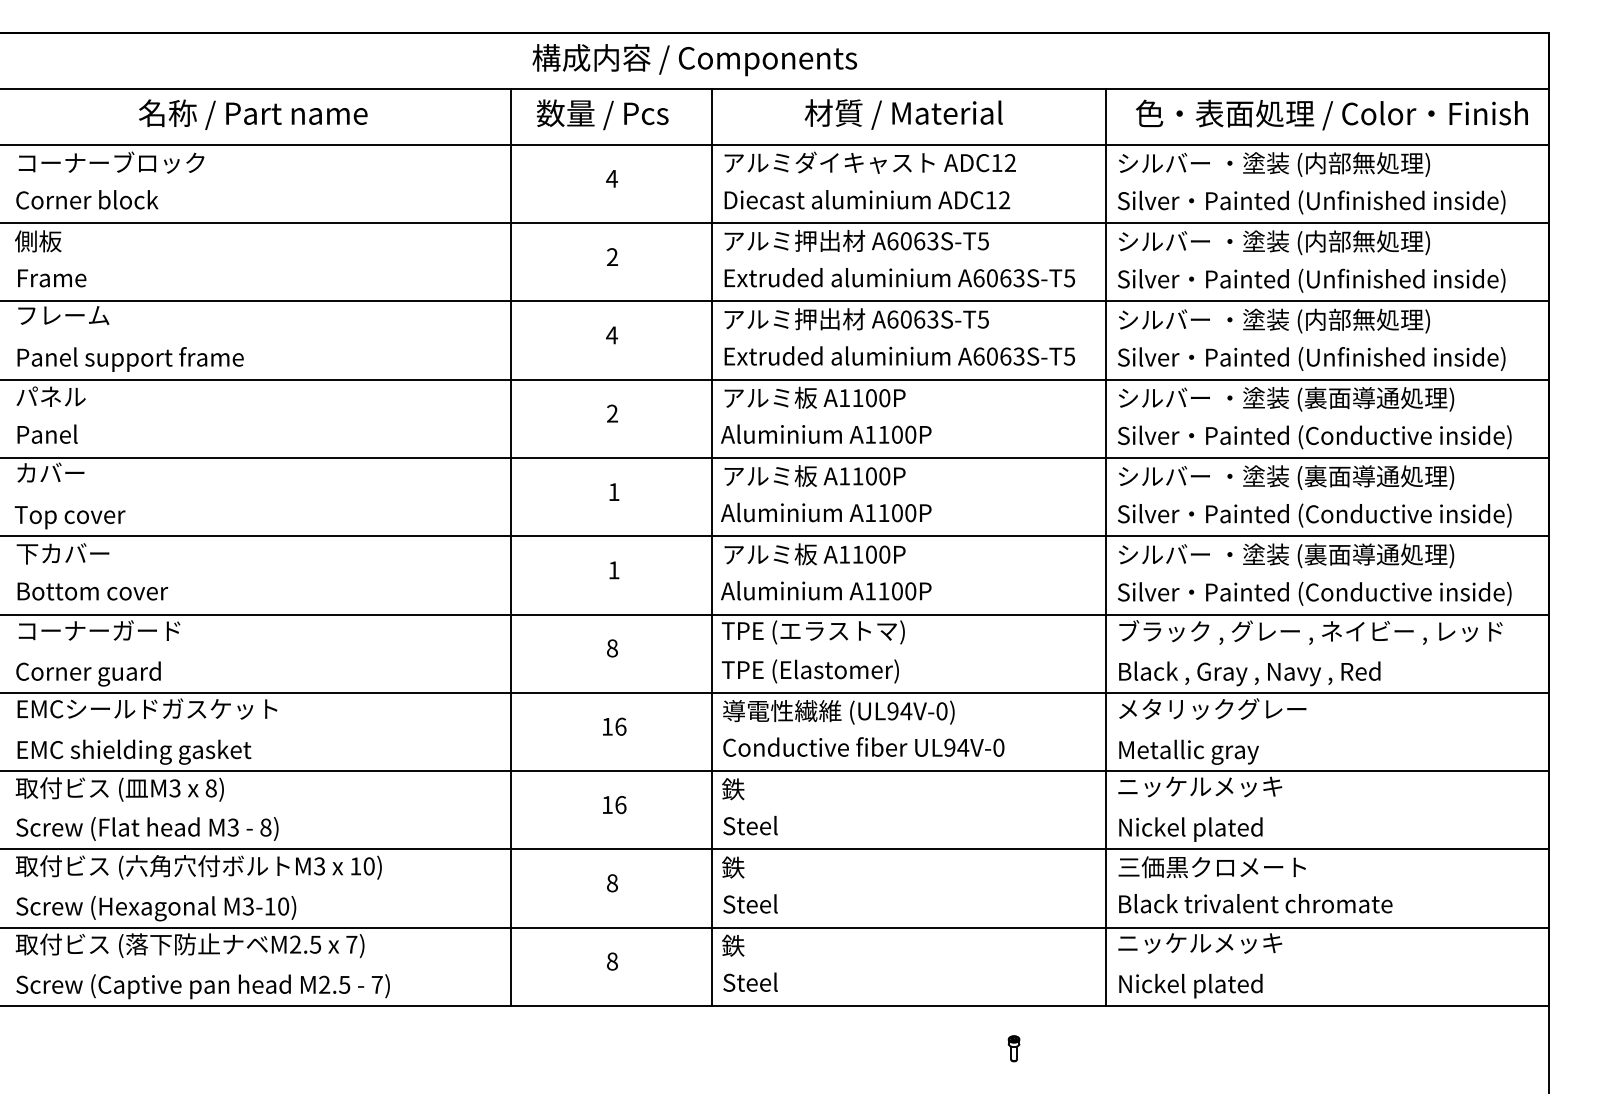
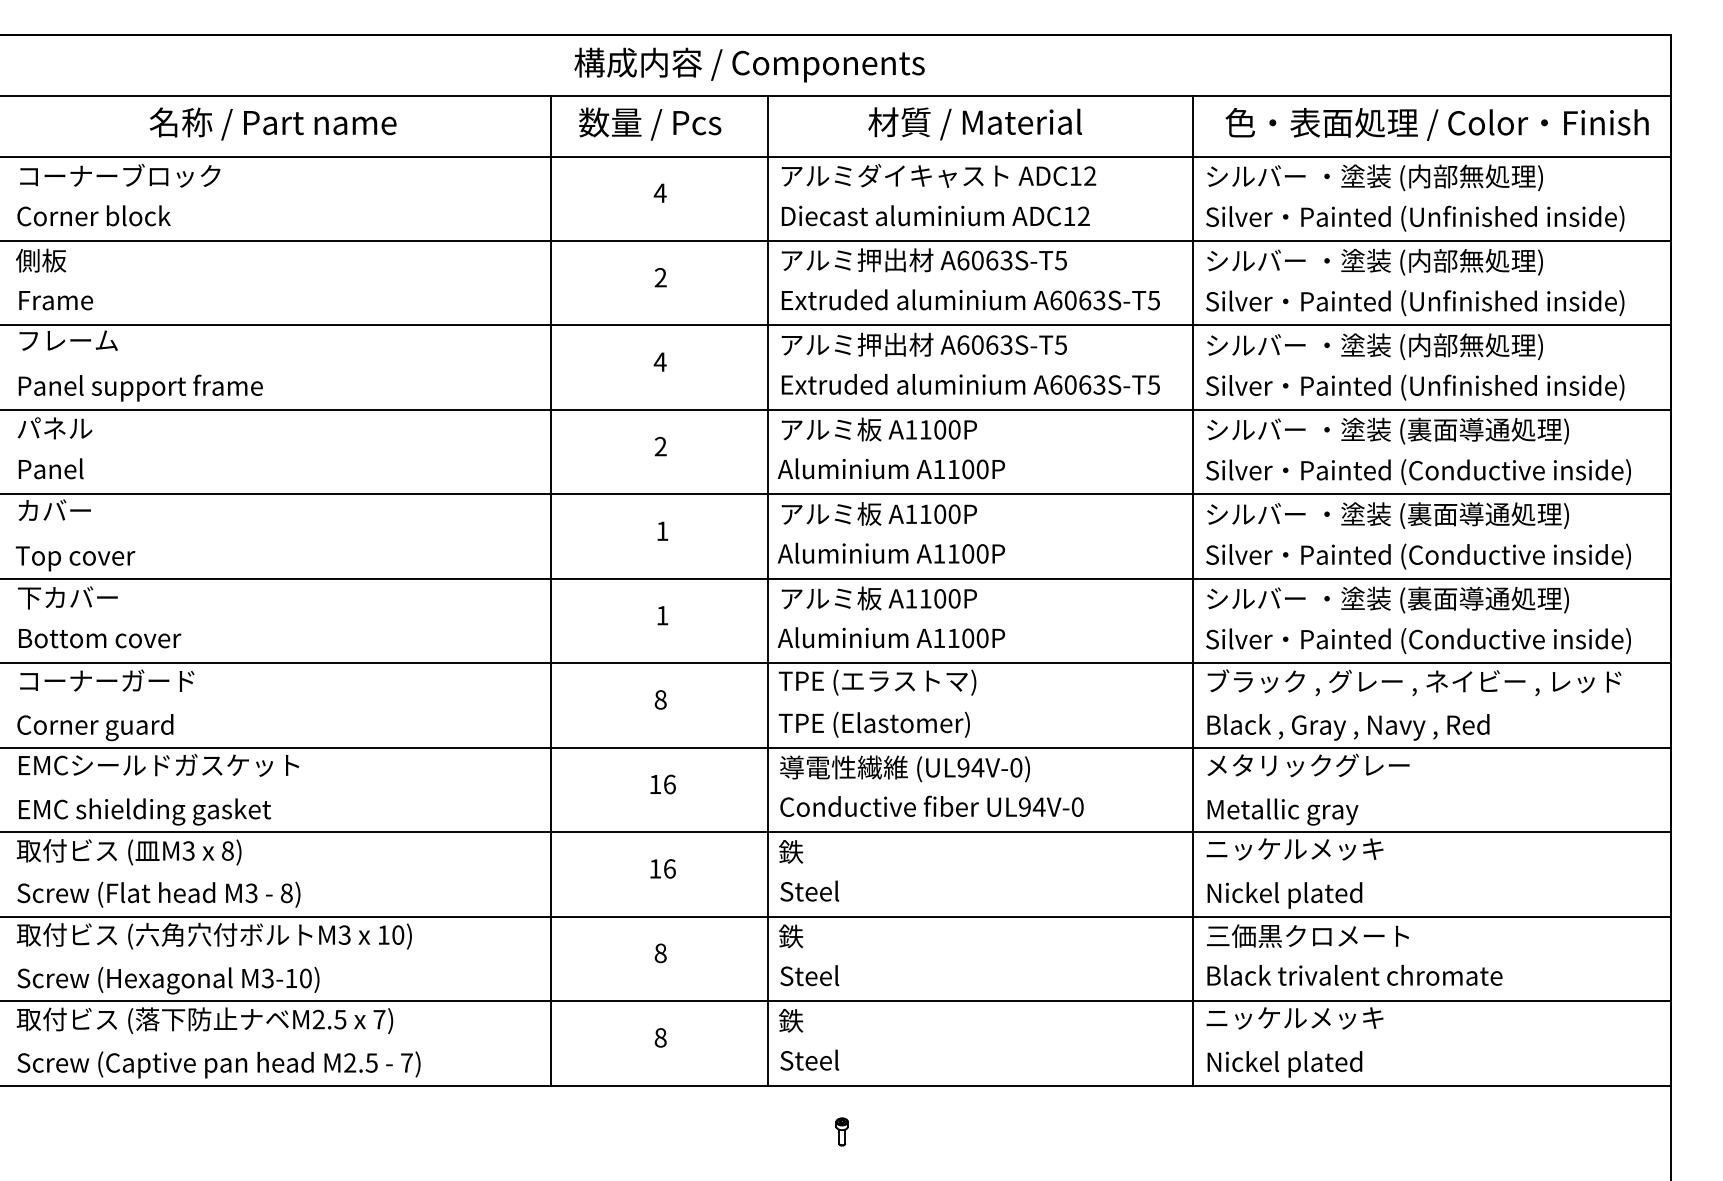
part: (1013, 1048) -> (841, 1131), moved

